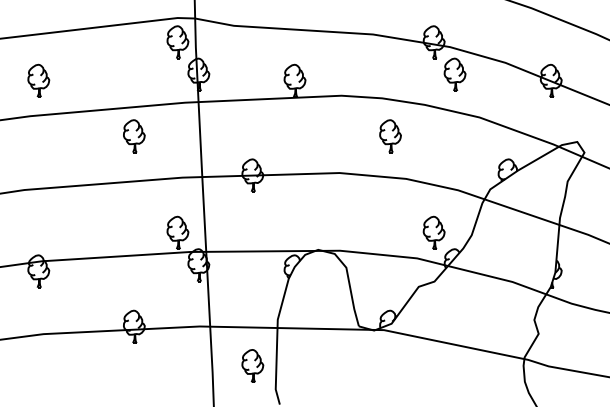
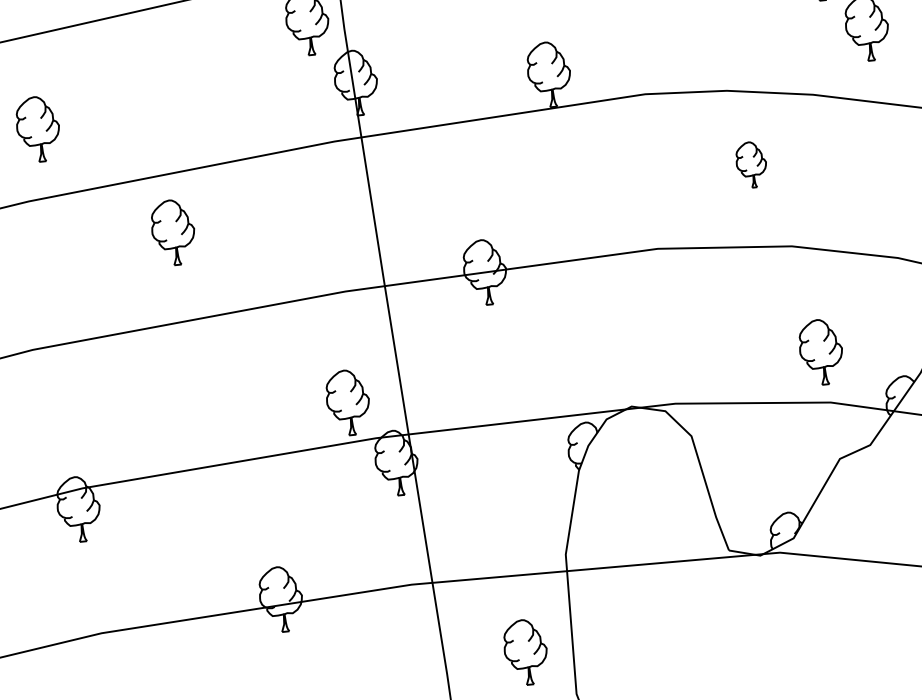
part: (134, 136) -> (173, 232), moved
part: (390, 136) -> (751, 165), size x0.7
part: (433, 232) -> (819, 351), moved

